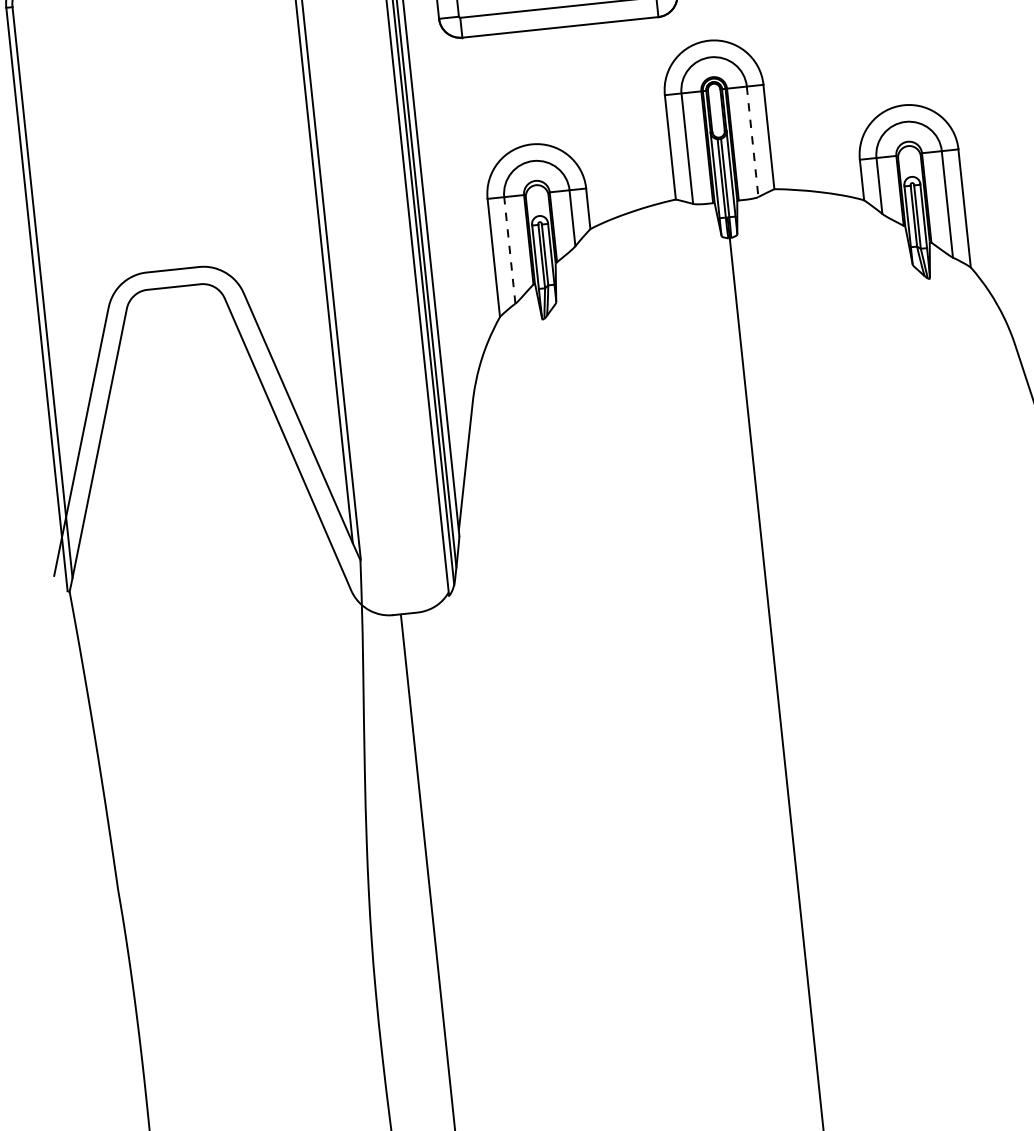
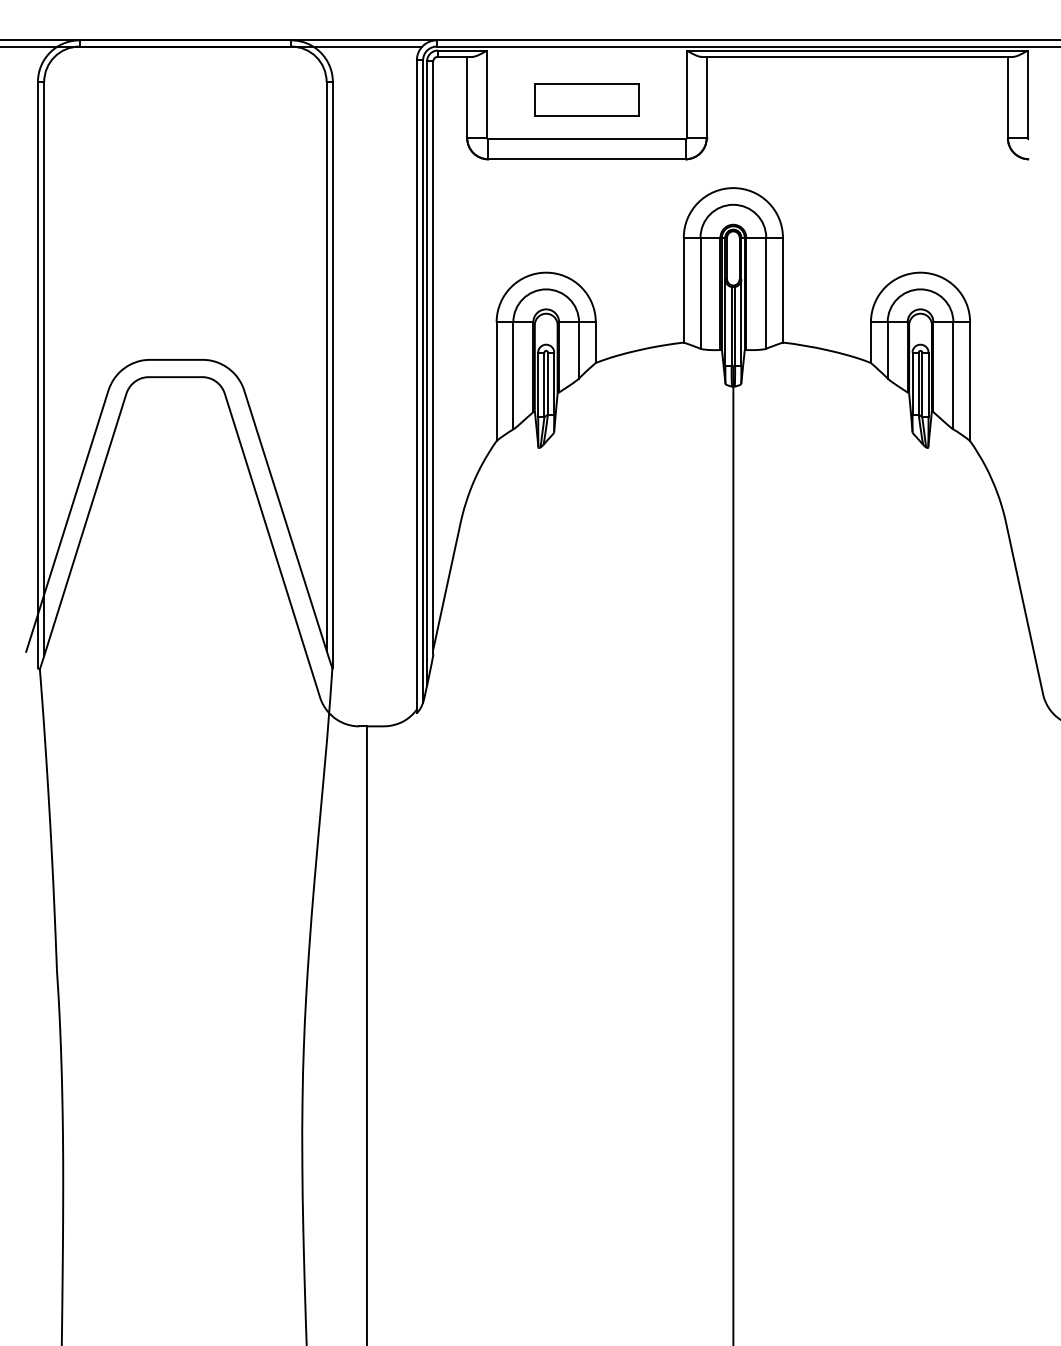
line: (752, 142) -> (766, 293), dashed -> solid
line: (509, 250) -> (513, 375), dashed -> solid

